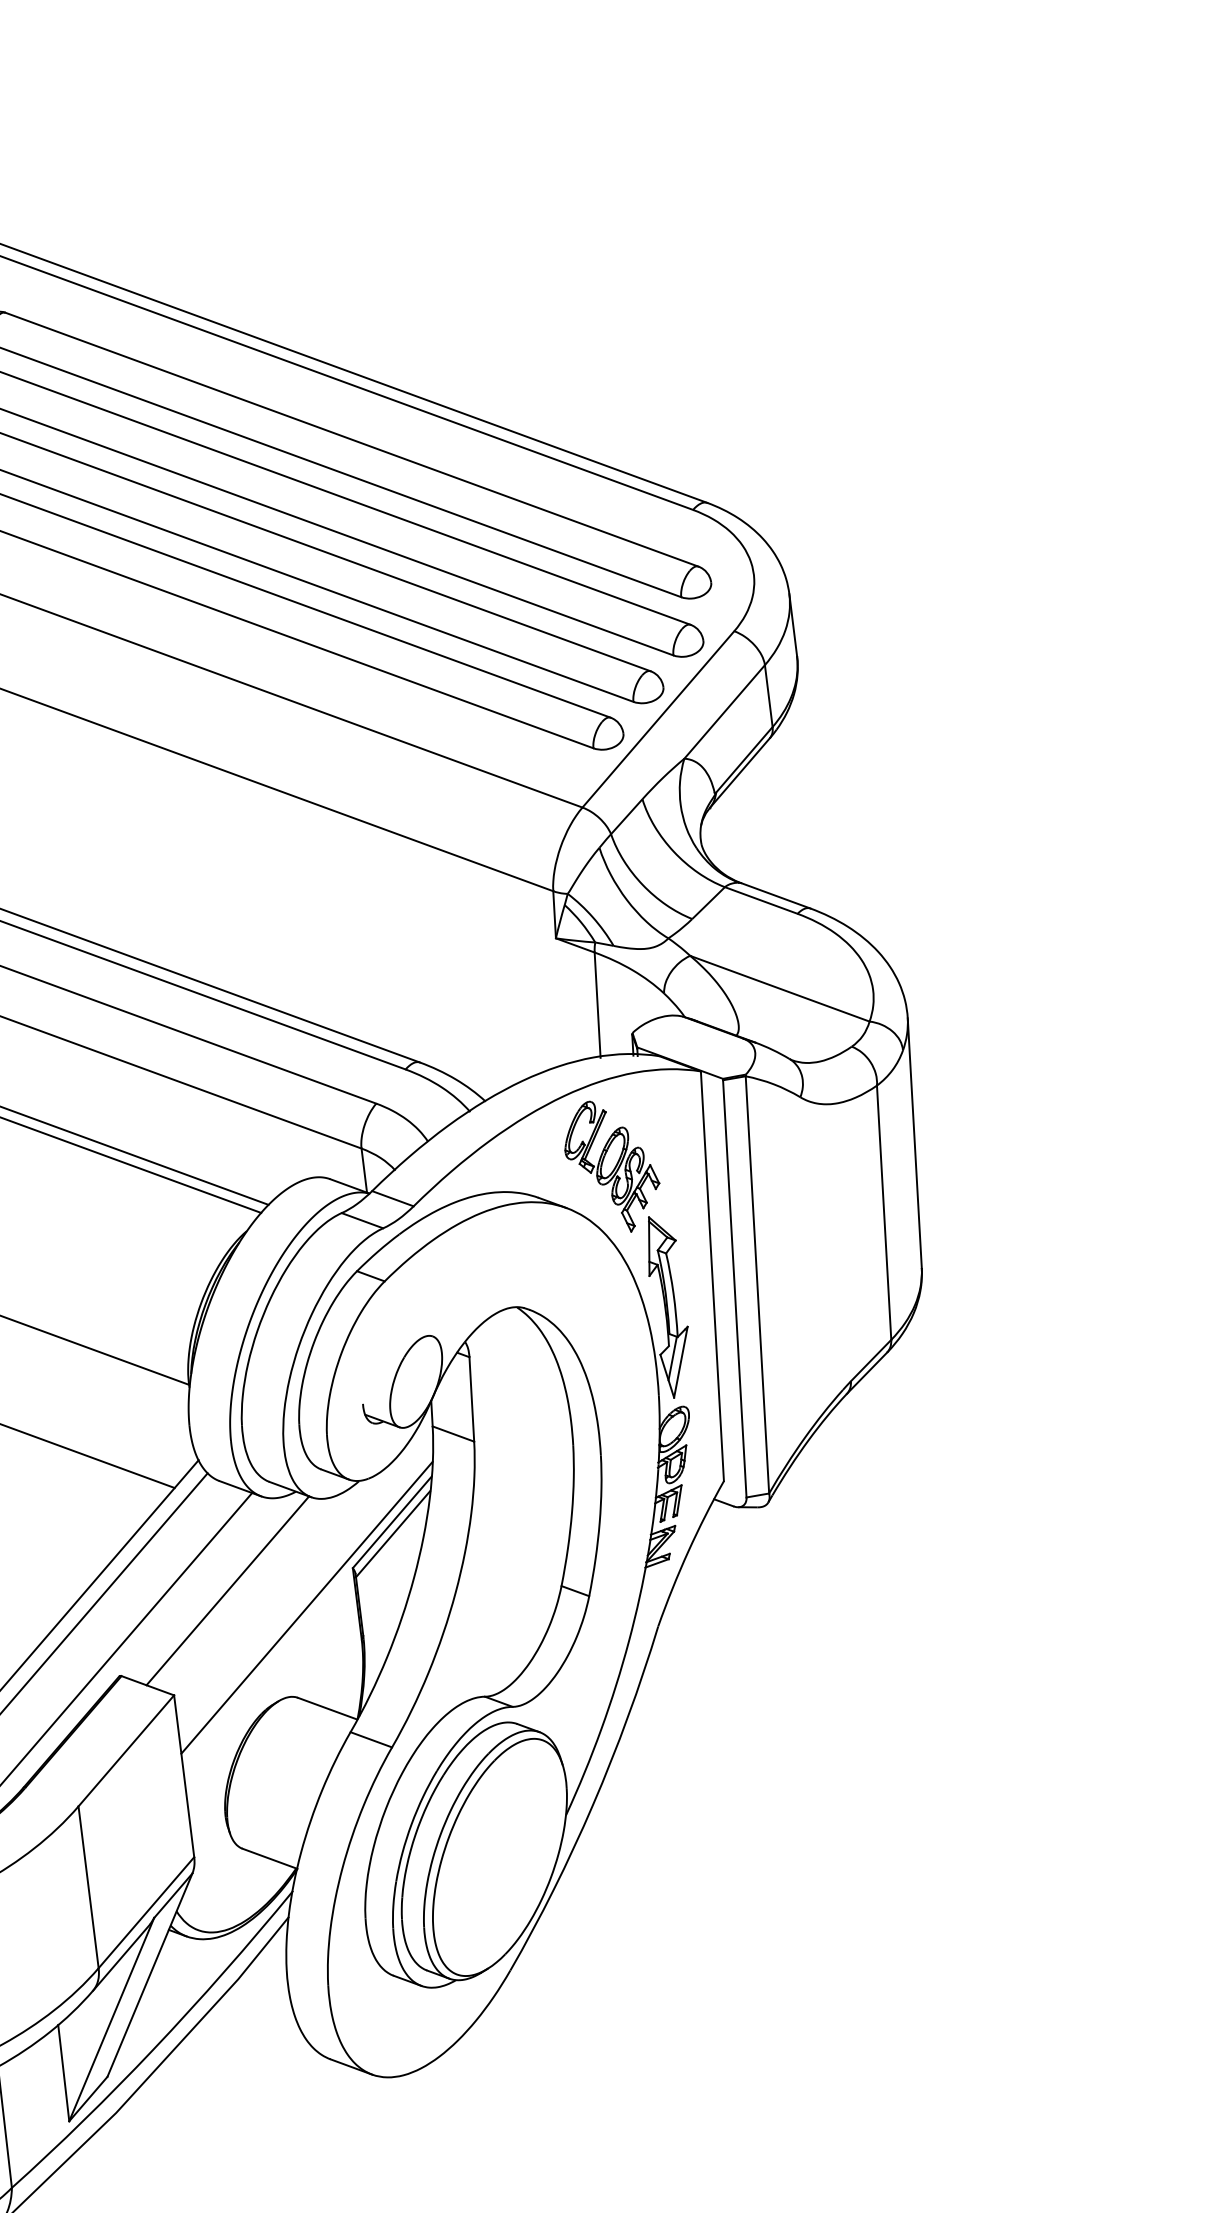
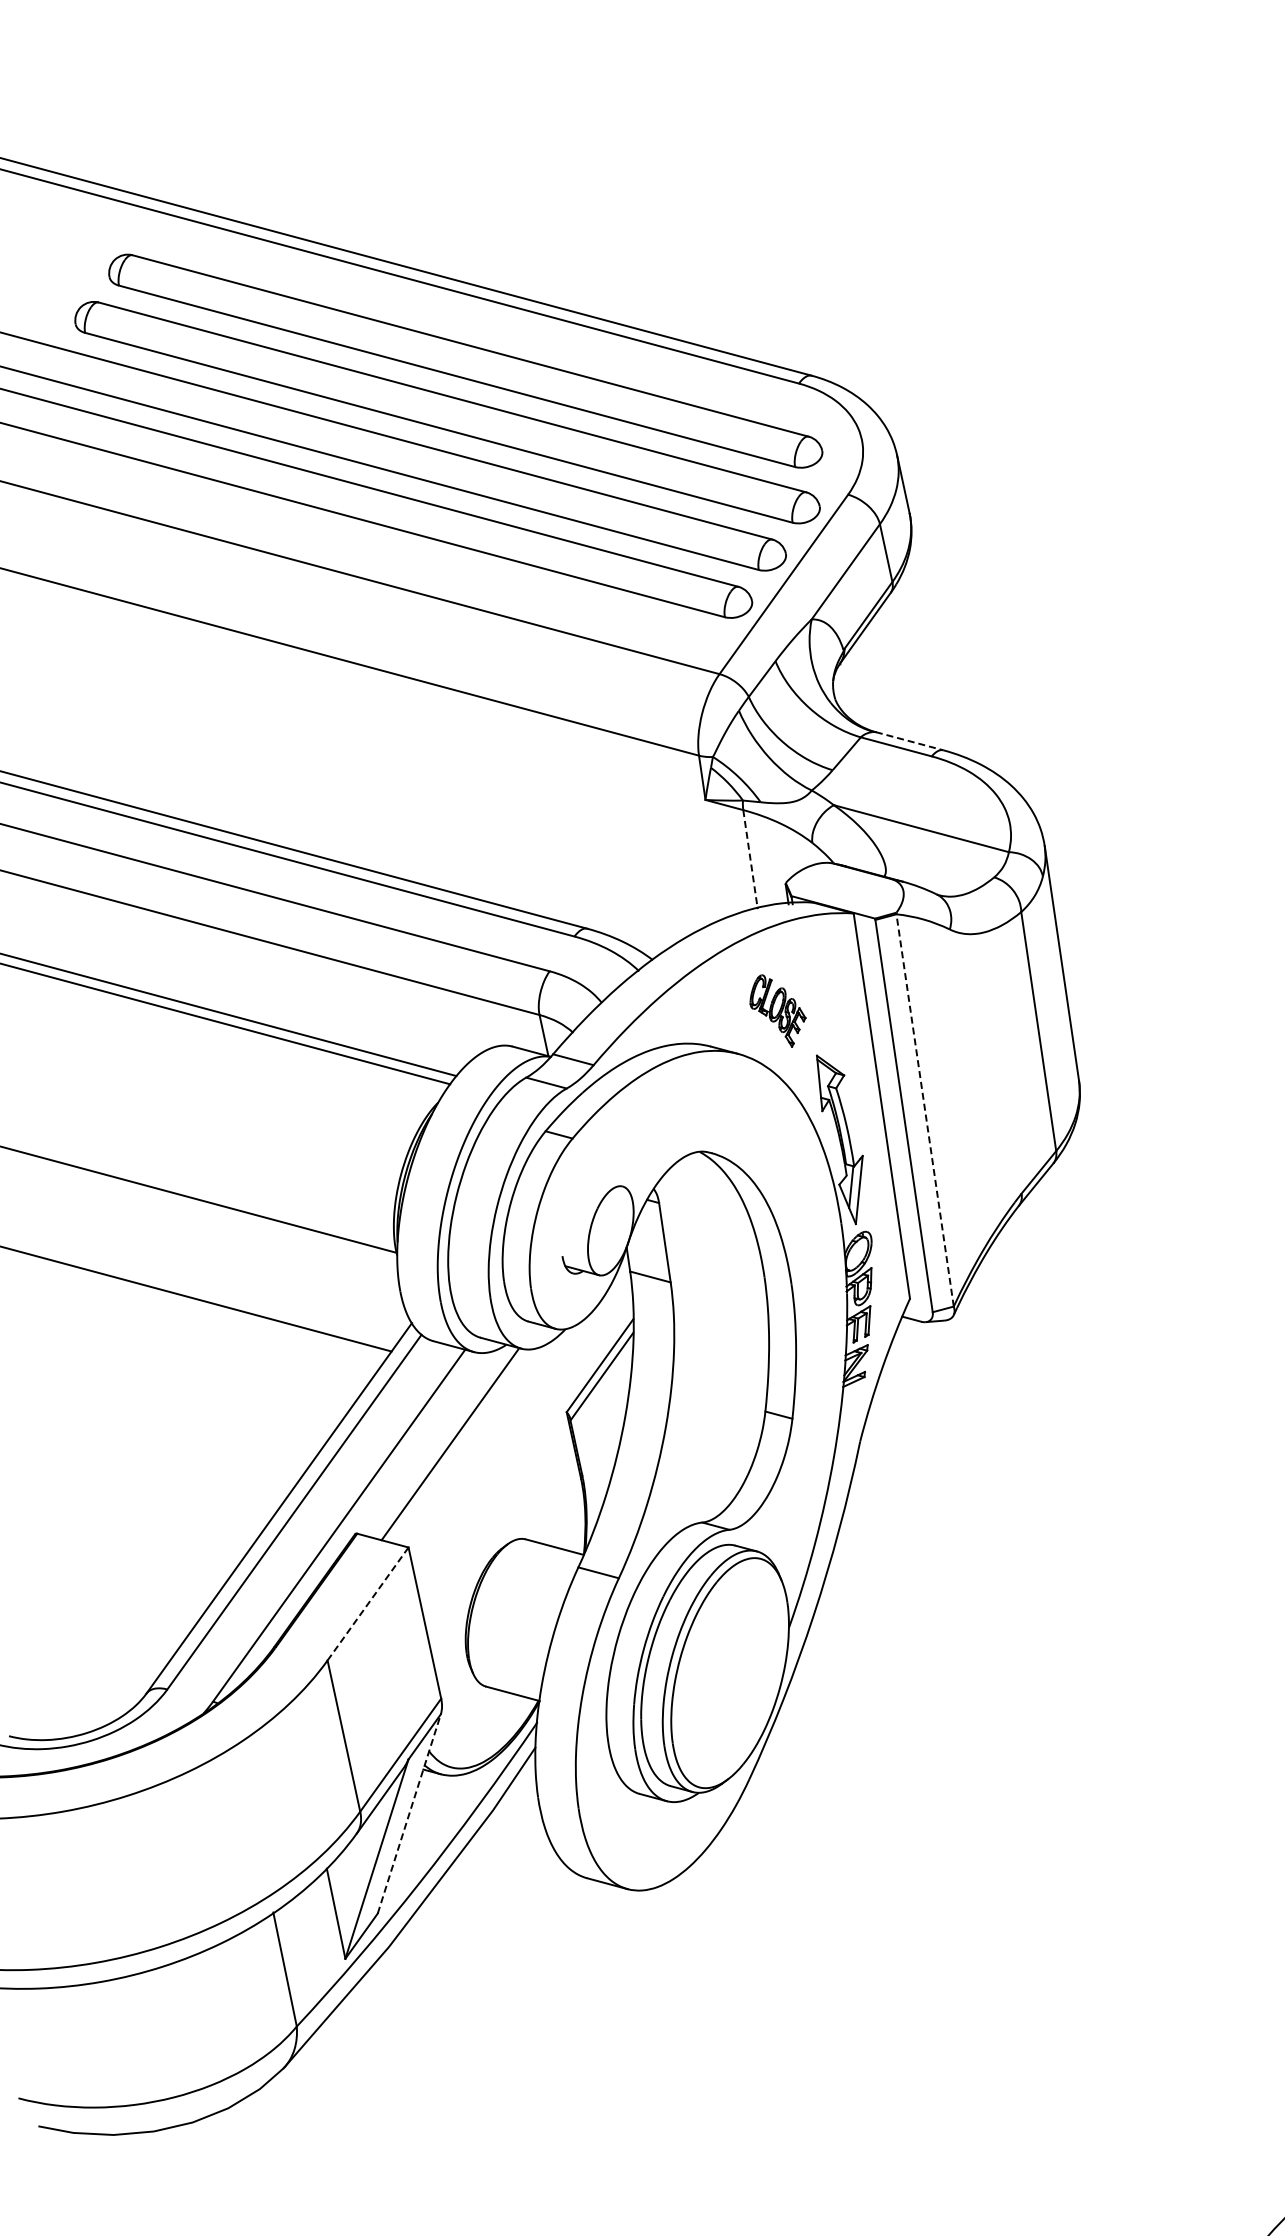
line: (775, 896) -> (909, 741), solid -> dashed
line: (597, 1006) -> (750, 860), solid -> dashed
part: (611, 1166) -> (777, 1010), size x0.6
line: (757, 1283) -> (925, 1109), solid -> dashed
line: (306, 1607) -> (526, 1453), removed
line: (126, 1750) -> (368, 1603), solid -> dashed
line: (150, 1974) -> (409, 1813), solid -> dashed

